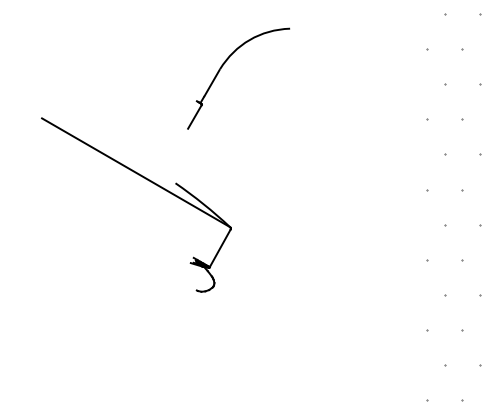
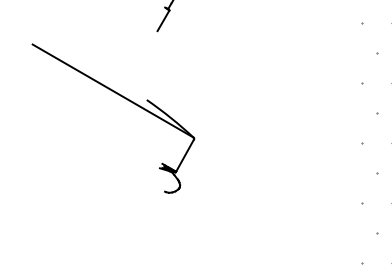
part: (150, 182) -> (125, 99), moved

